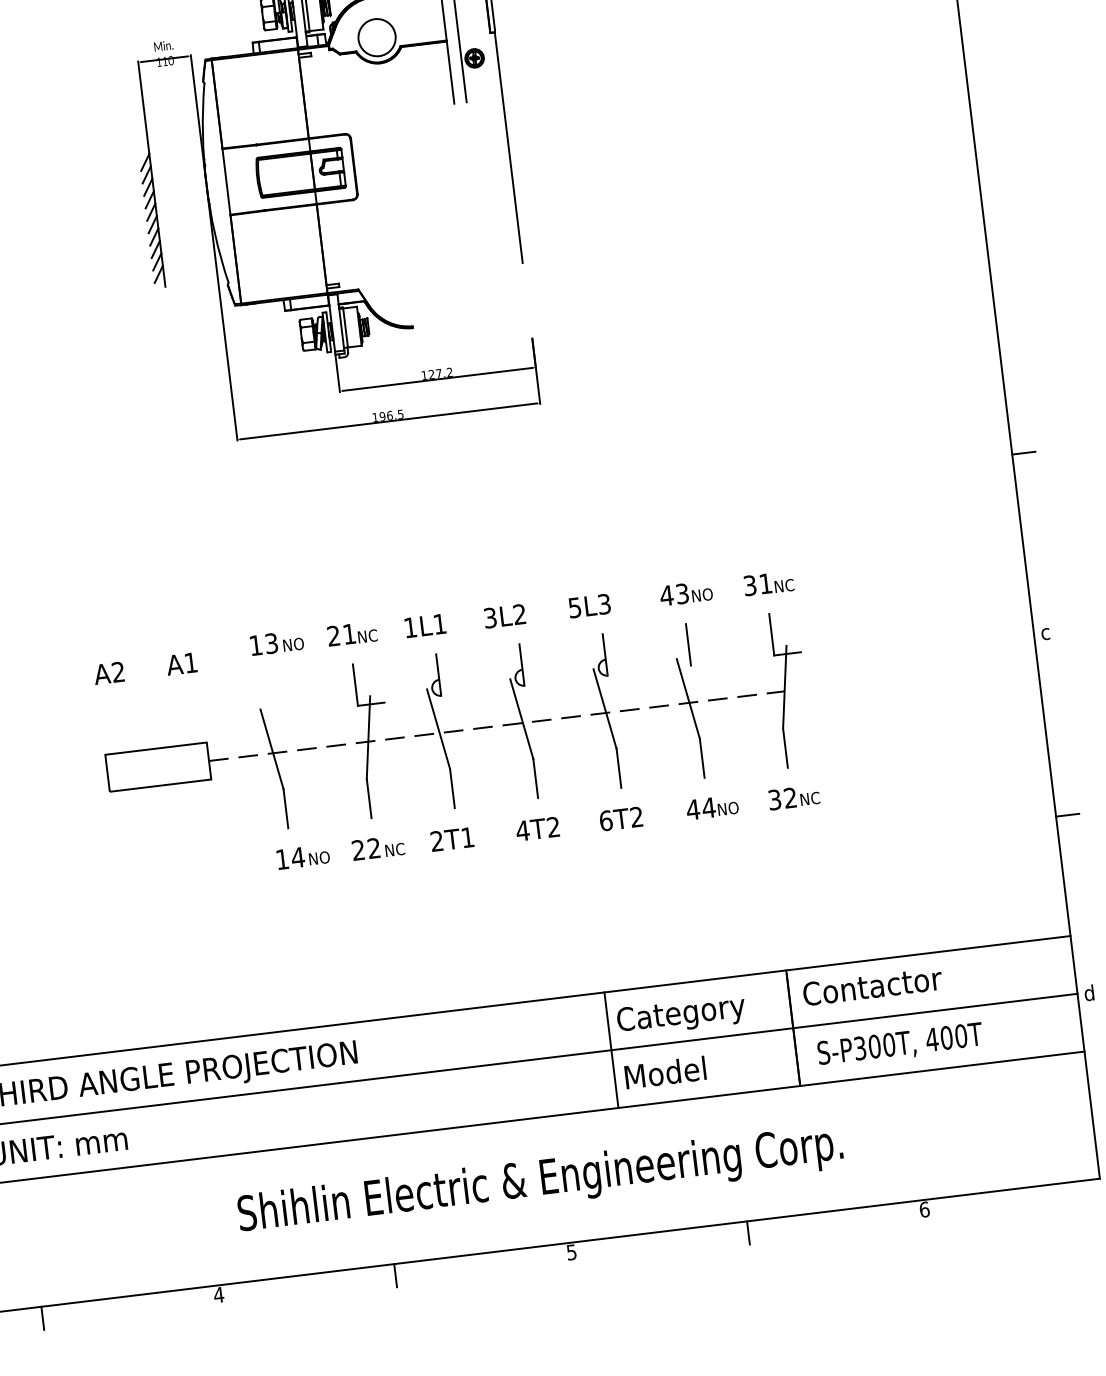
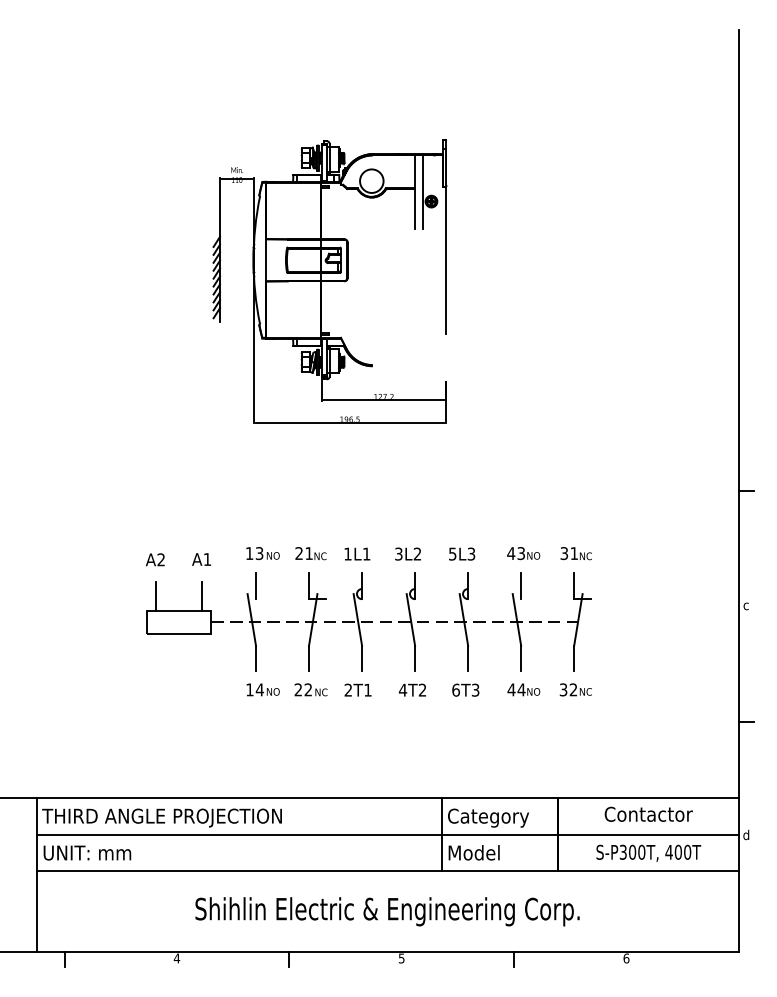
line: (272, 694) -> (256, 585), added
line: (189, 720) -> (202, 595), added
line: (116, 729) -> (155, 595), added
text: (636, 817) -> (475, 690), 6T2 -> 6T3
text: (871, 985) -> (648, 813), moved
text: (899, 1043) -> (648, 852), moved

